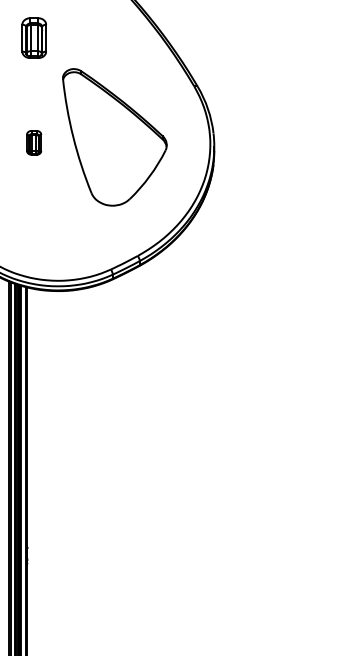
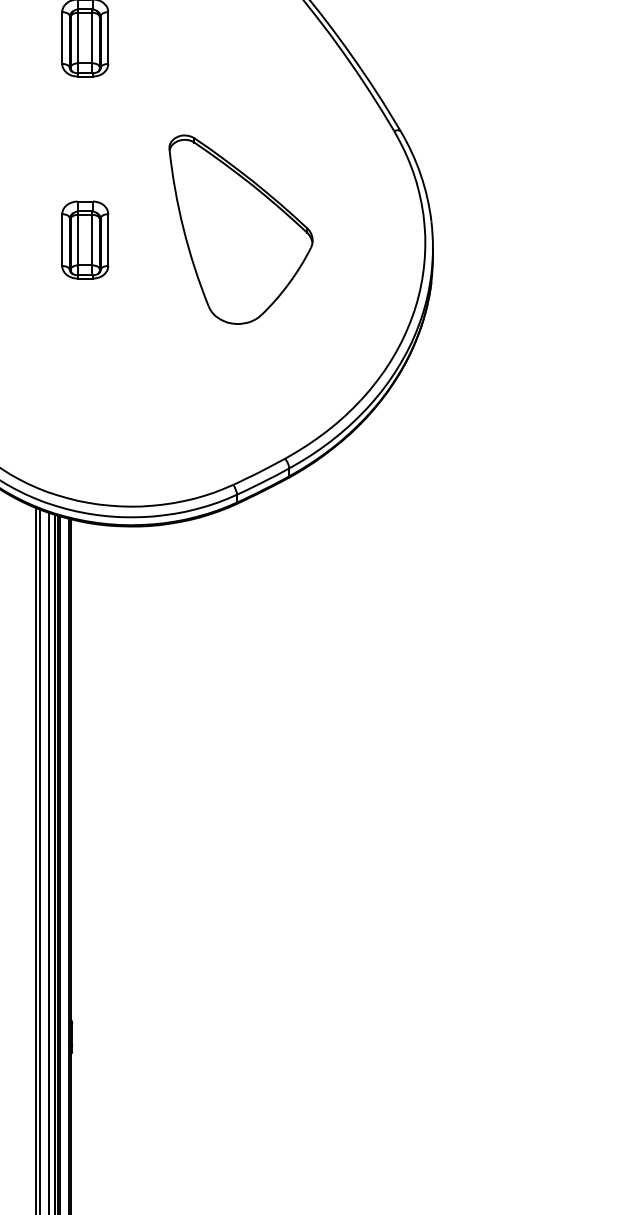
part: (114, 137) -> (240, 229), size x0.71
part: (33, 142) -> (83, 239), size x1.67

